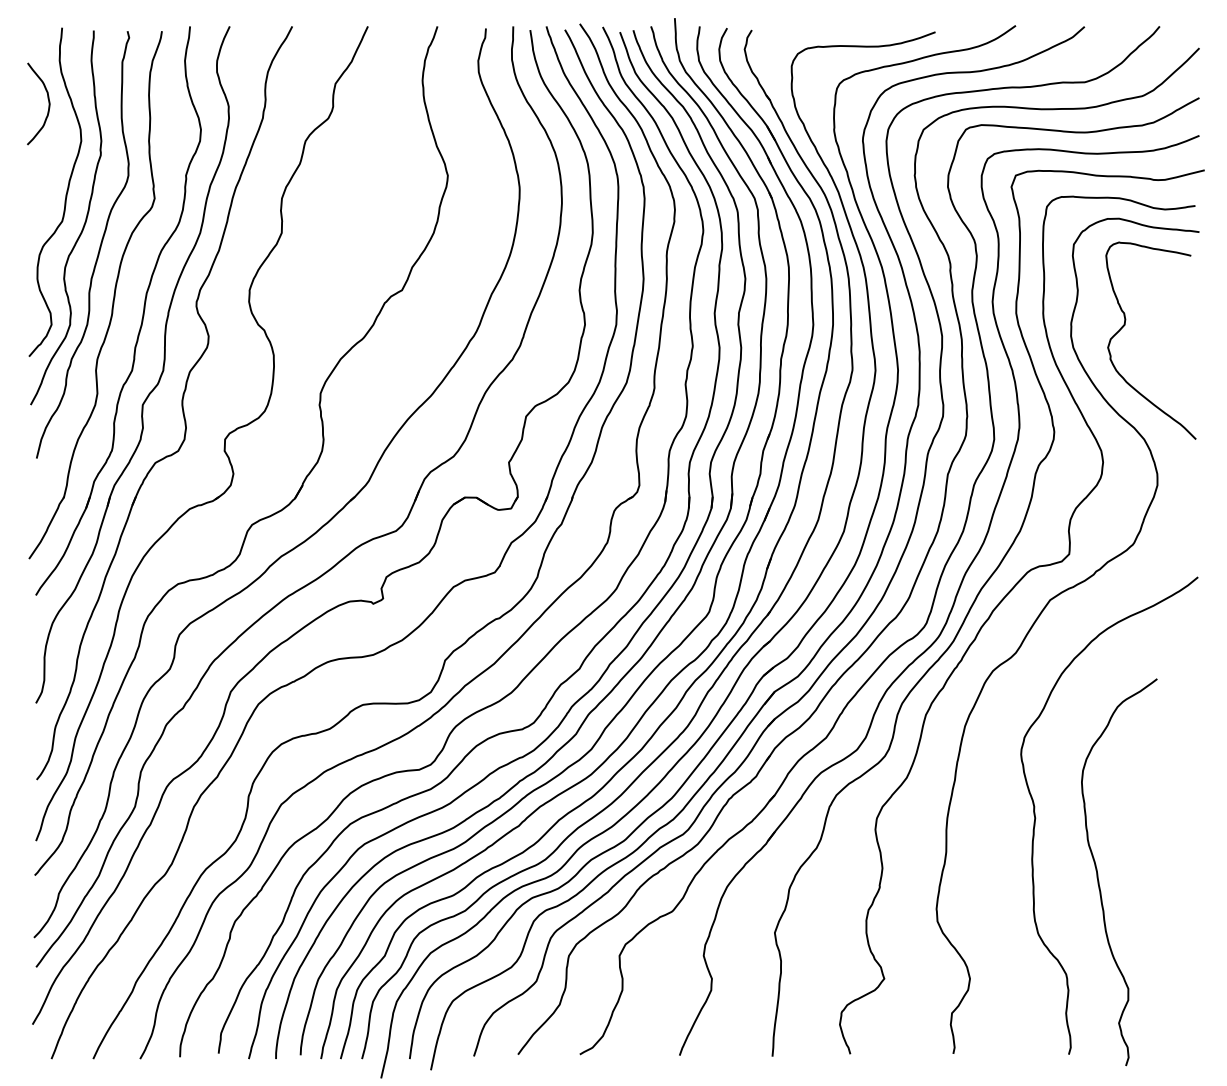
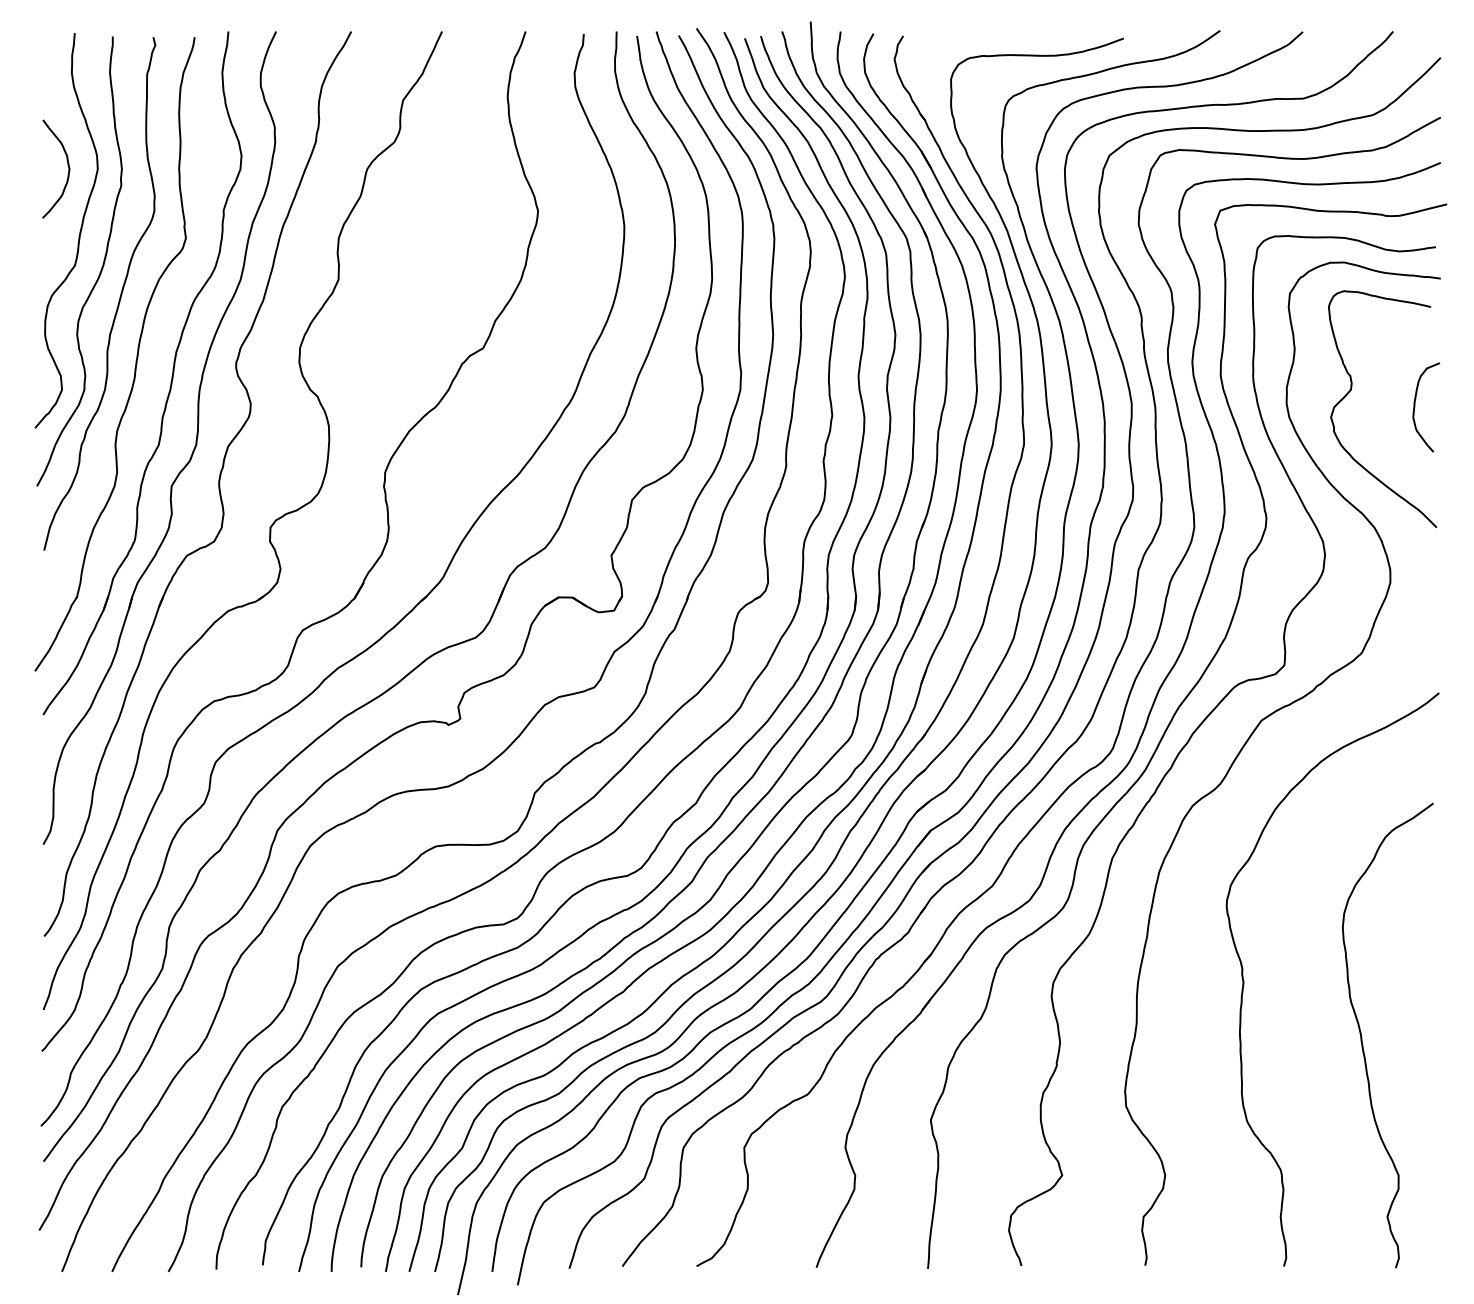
curve: (48, 103) -> (67, 168), moved
curve: (1178, 338) -> (1415, 406), added
curve: (1098, 873) -> (1362, 1036), moved

